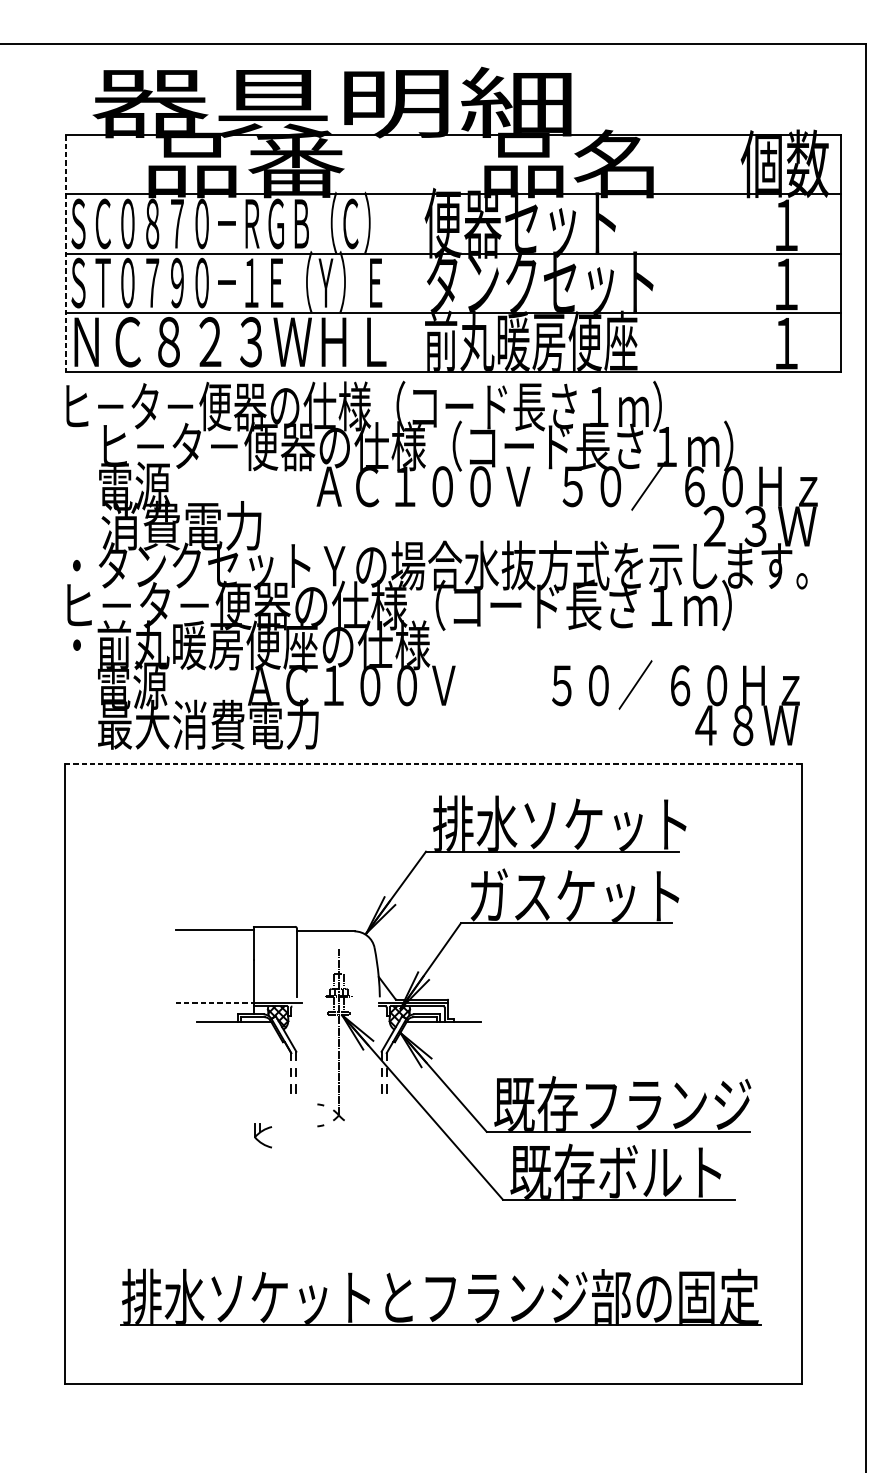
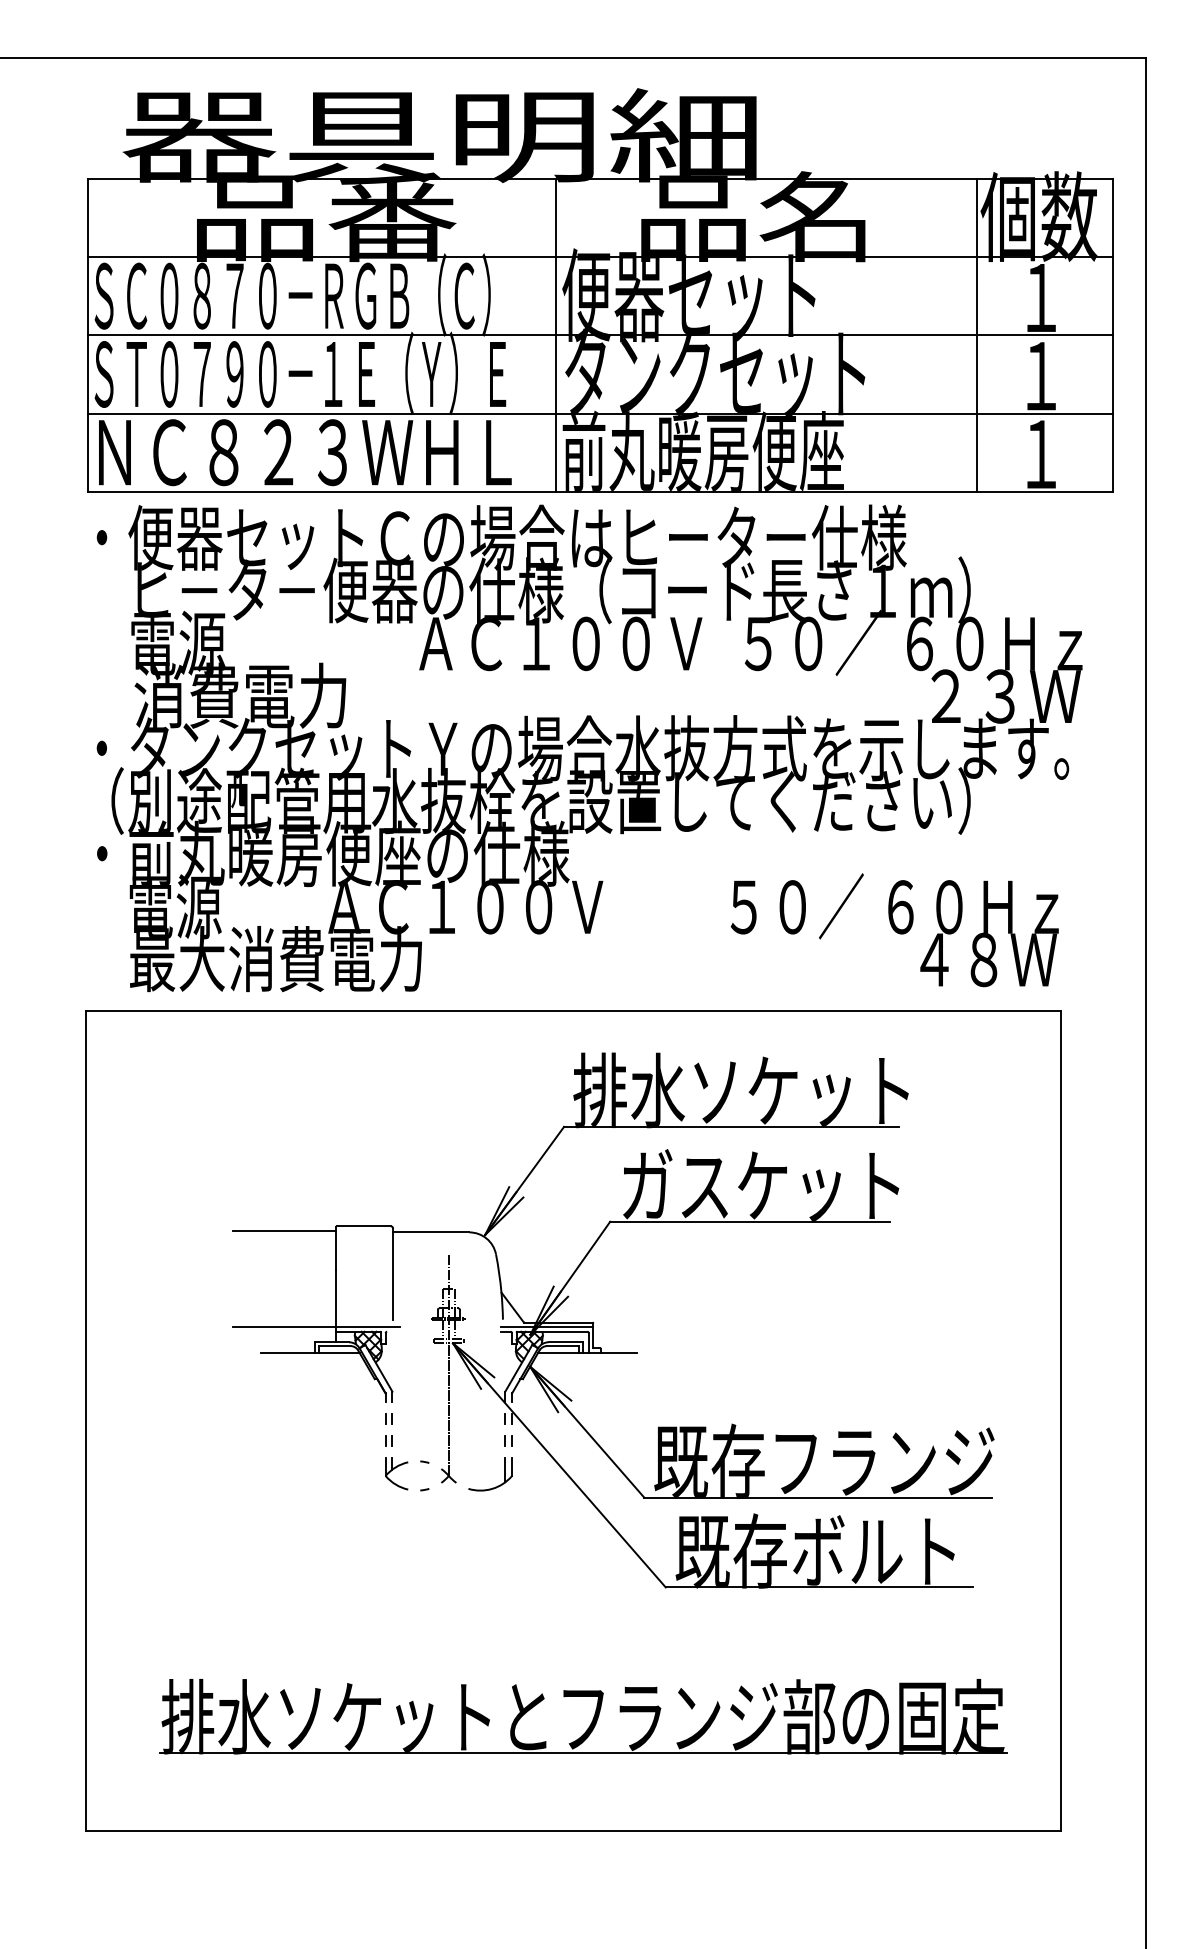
line: (419, 252) -> (555, 334), added
line: (738, 252) -> (977, 334), added
line: (65, 253) -> (87, 335), dashed -> solid
text: (375, 406) -> (497, 537), ヒ－タ－便器の仕様（コード長さ１ｍ） -> ・便器セットＣの場合はヒーター仕様
text: (399, 605) -> (529, 800), ヒ－タ－便器の仕様（コード長さ１ｍ） -> （別途配管用水抜栓を設置してください）
line: (433, 764) -> (573, 1011), dashed -> solid
line: (214, 1003) -> (284, 1327), dashed -> solid
part: (374, 1123) -> (495, 1486), added
part: (263, 1135) -> (396, 1473), moved

